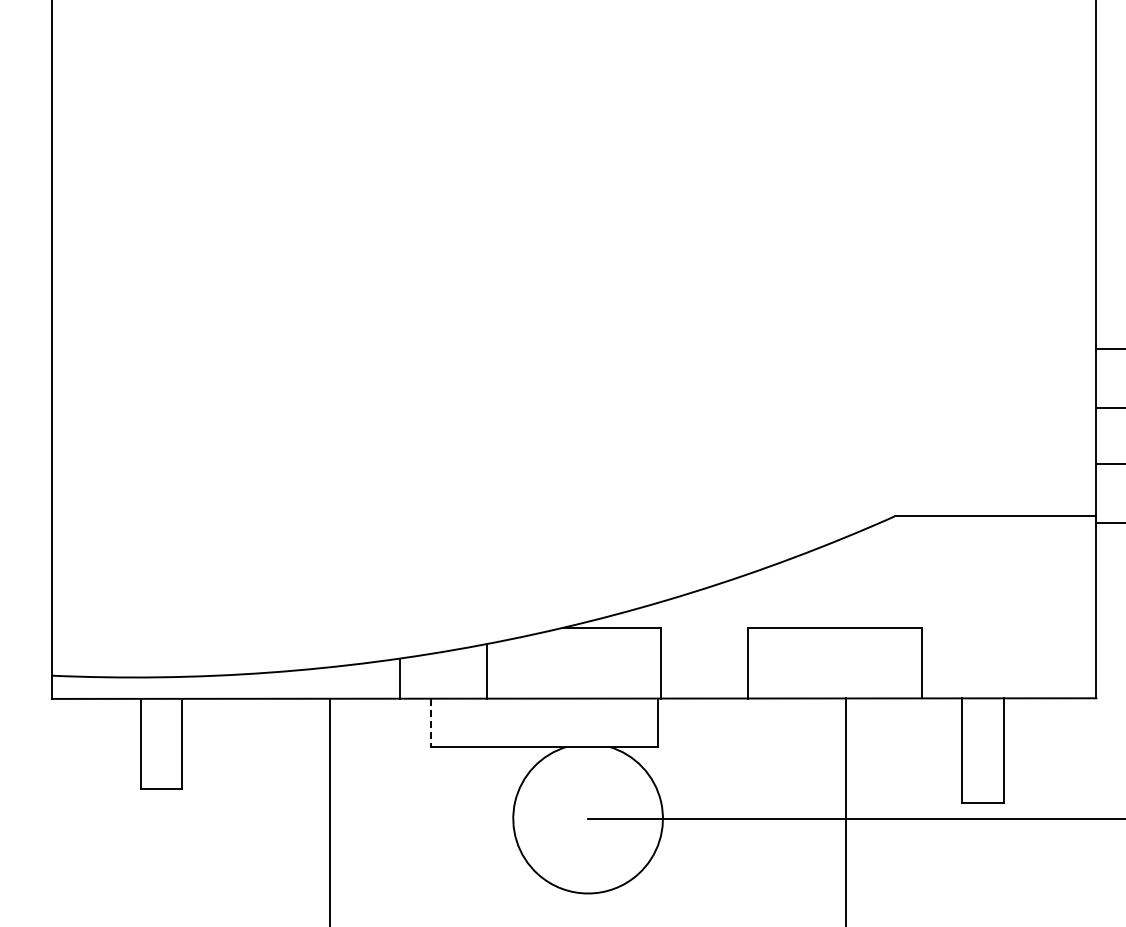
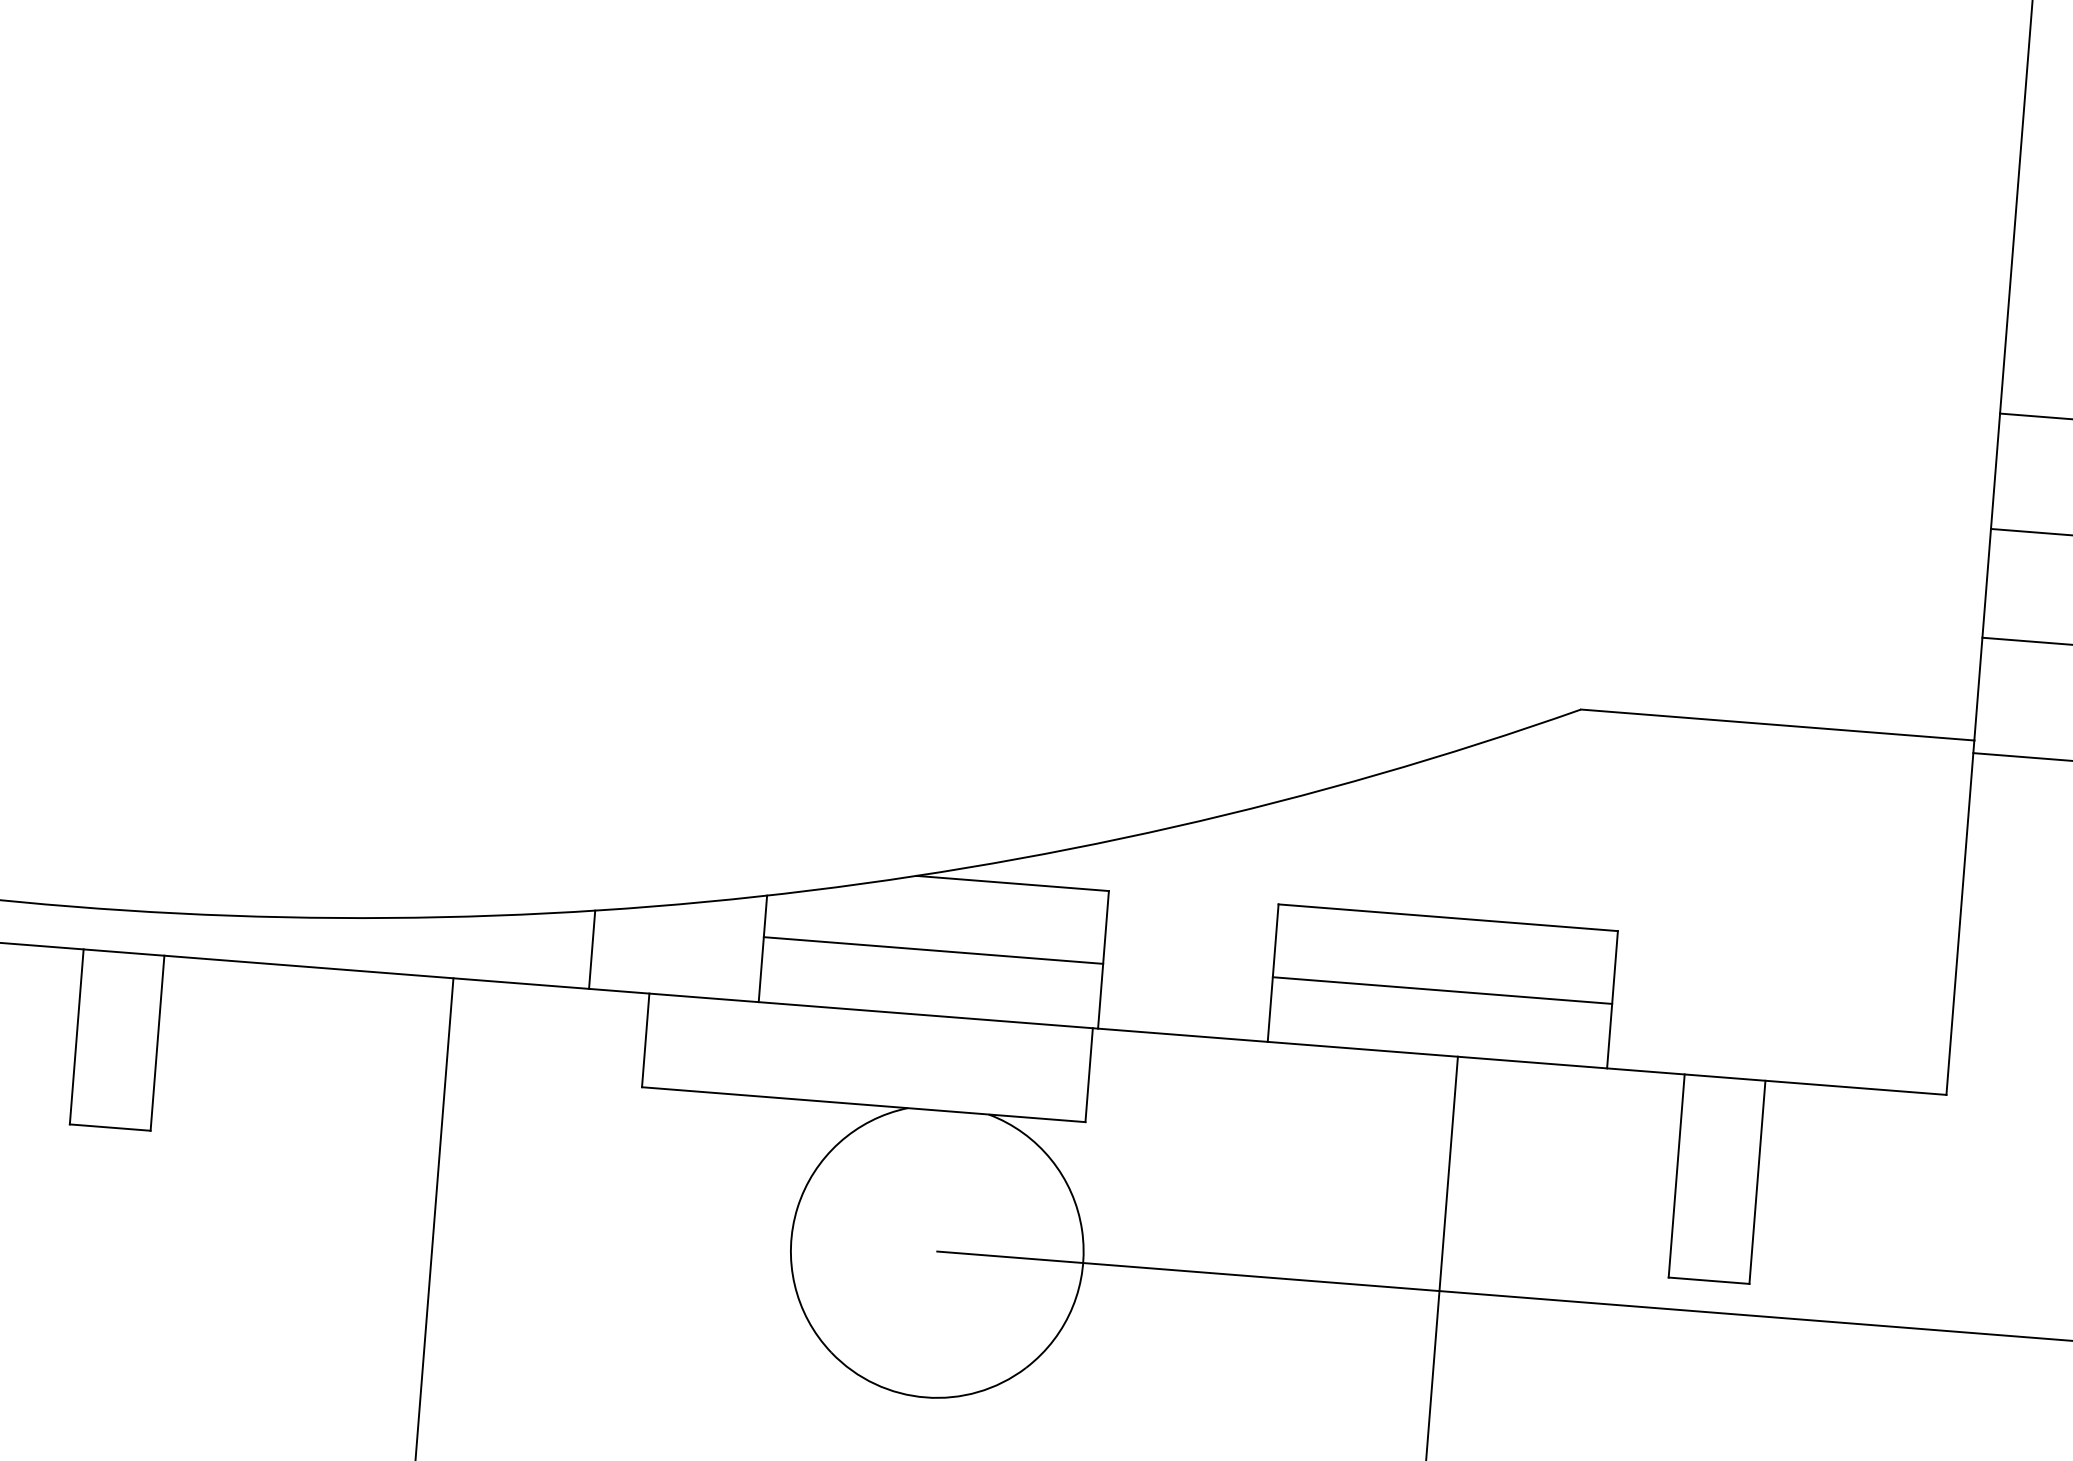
line: (574, 665) -> (934, 950), added
line: (835, 665) -> (1442, 990), added
line: (431, 723) -> (646, 1042), dashed -> solid

